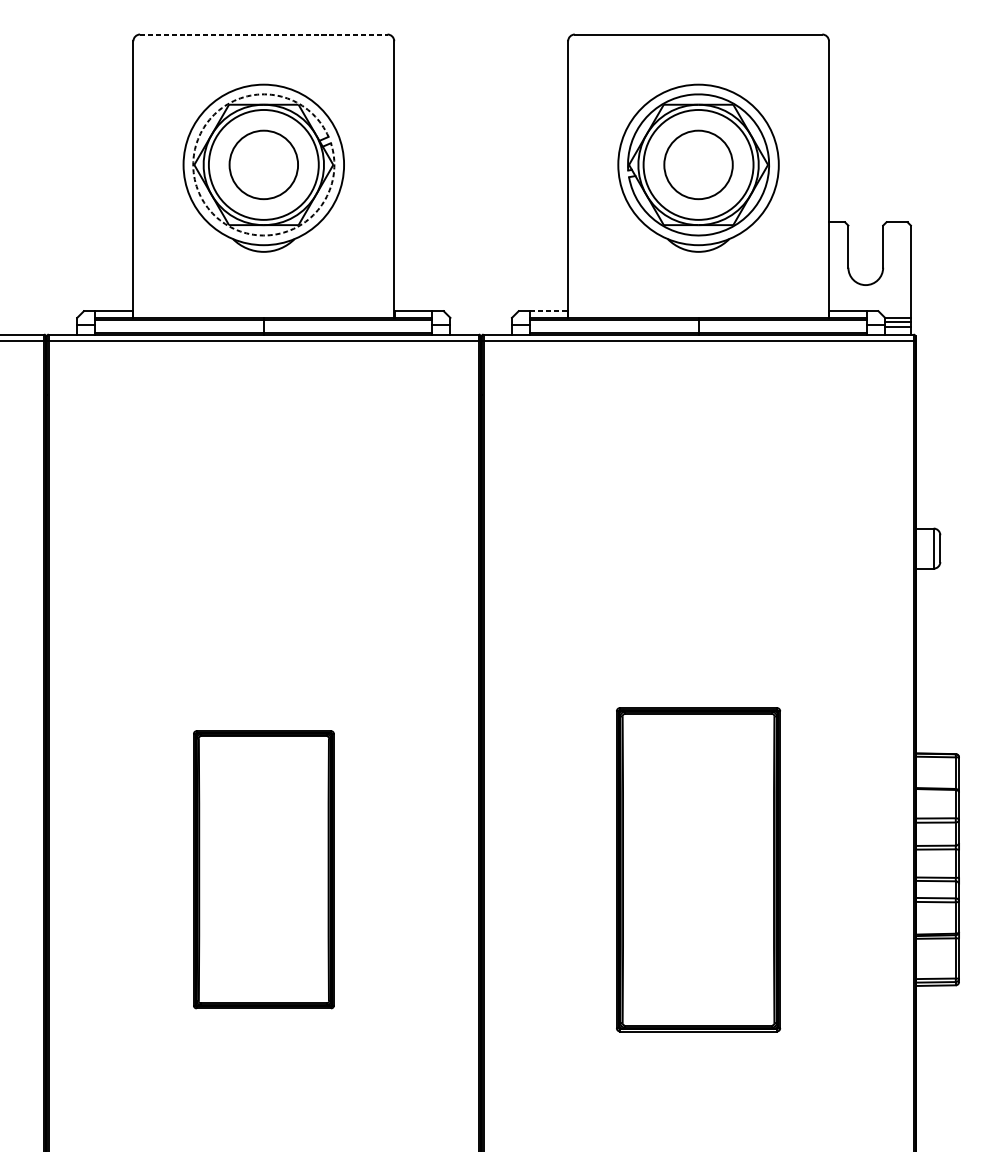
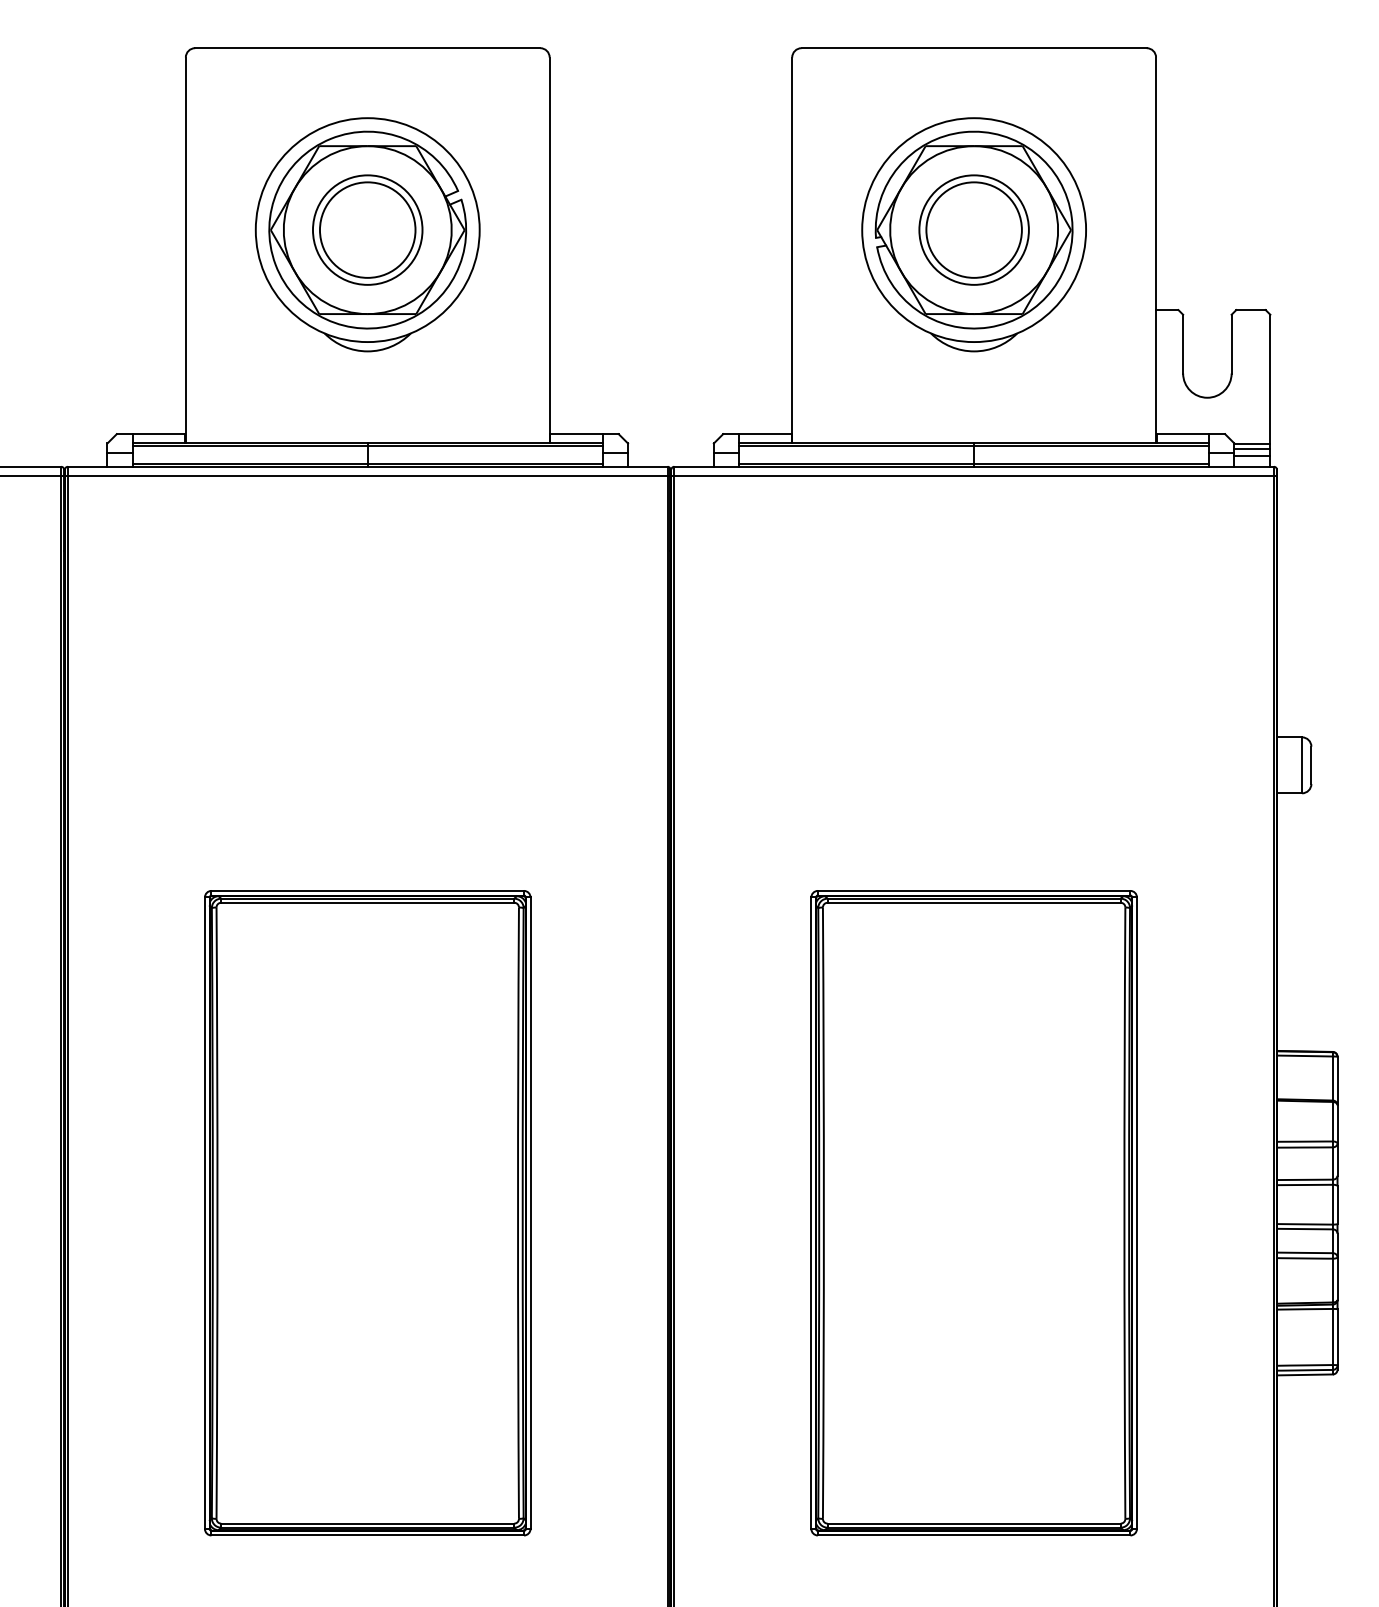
line: (263, 34) -> (367, 48), dashed -> solid
circle: (263, 164) -> (367, 229), size x0.71
circle: (698, 164) -> (973, 229), size x0.71
arc: (197, 189) -> (275, 264), dashed -> solid
line: (548, 311) -> (765, 434), dashed -> solid
part: (263, 869) -> (367, 1213), size x1.67
part: (698, 869) -> (973, 1213), size x1.43

